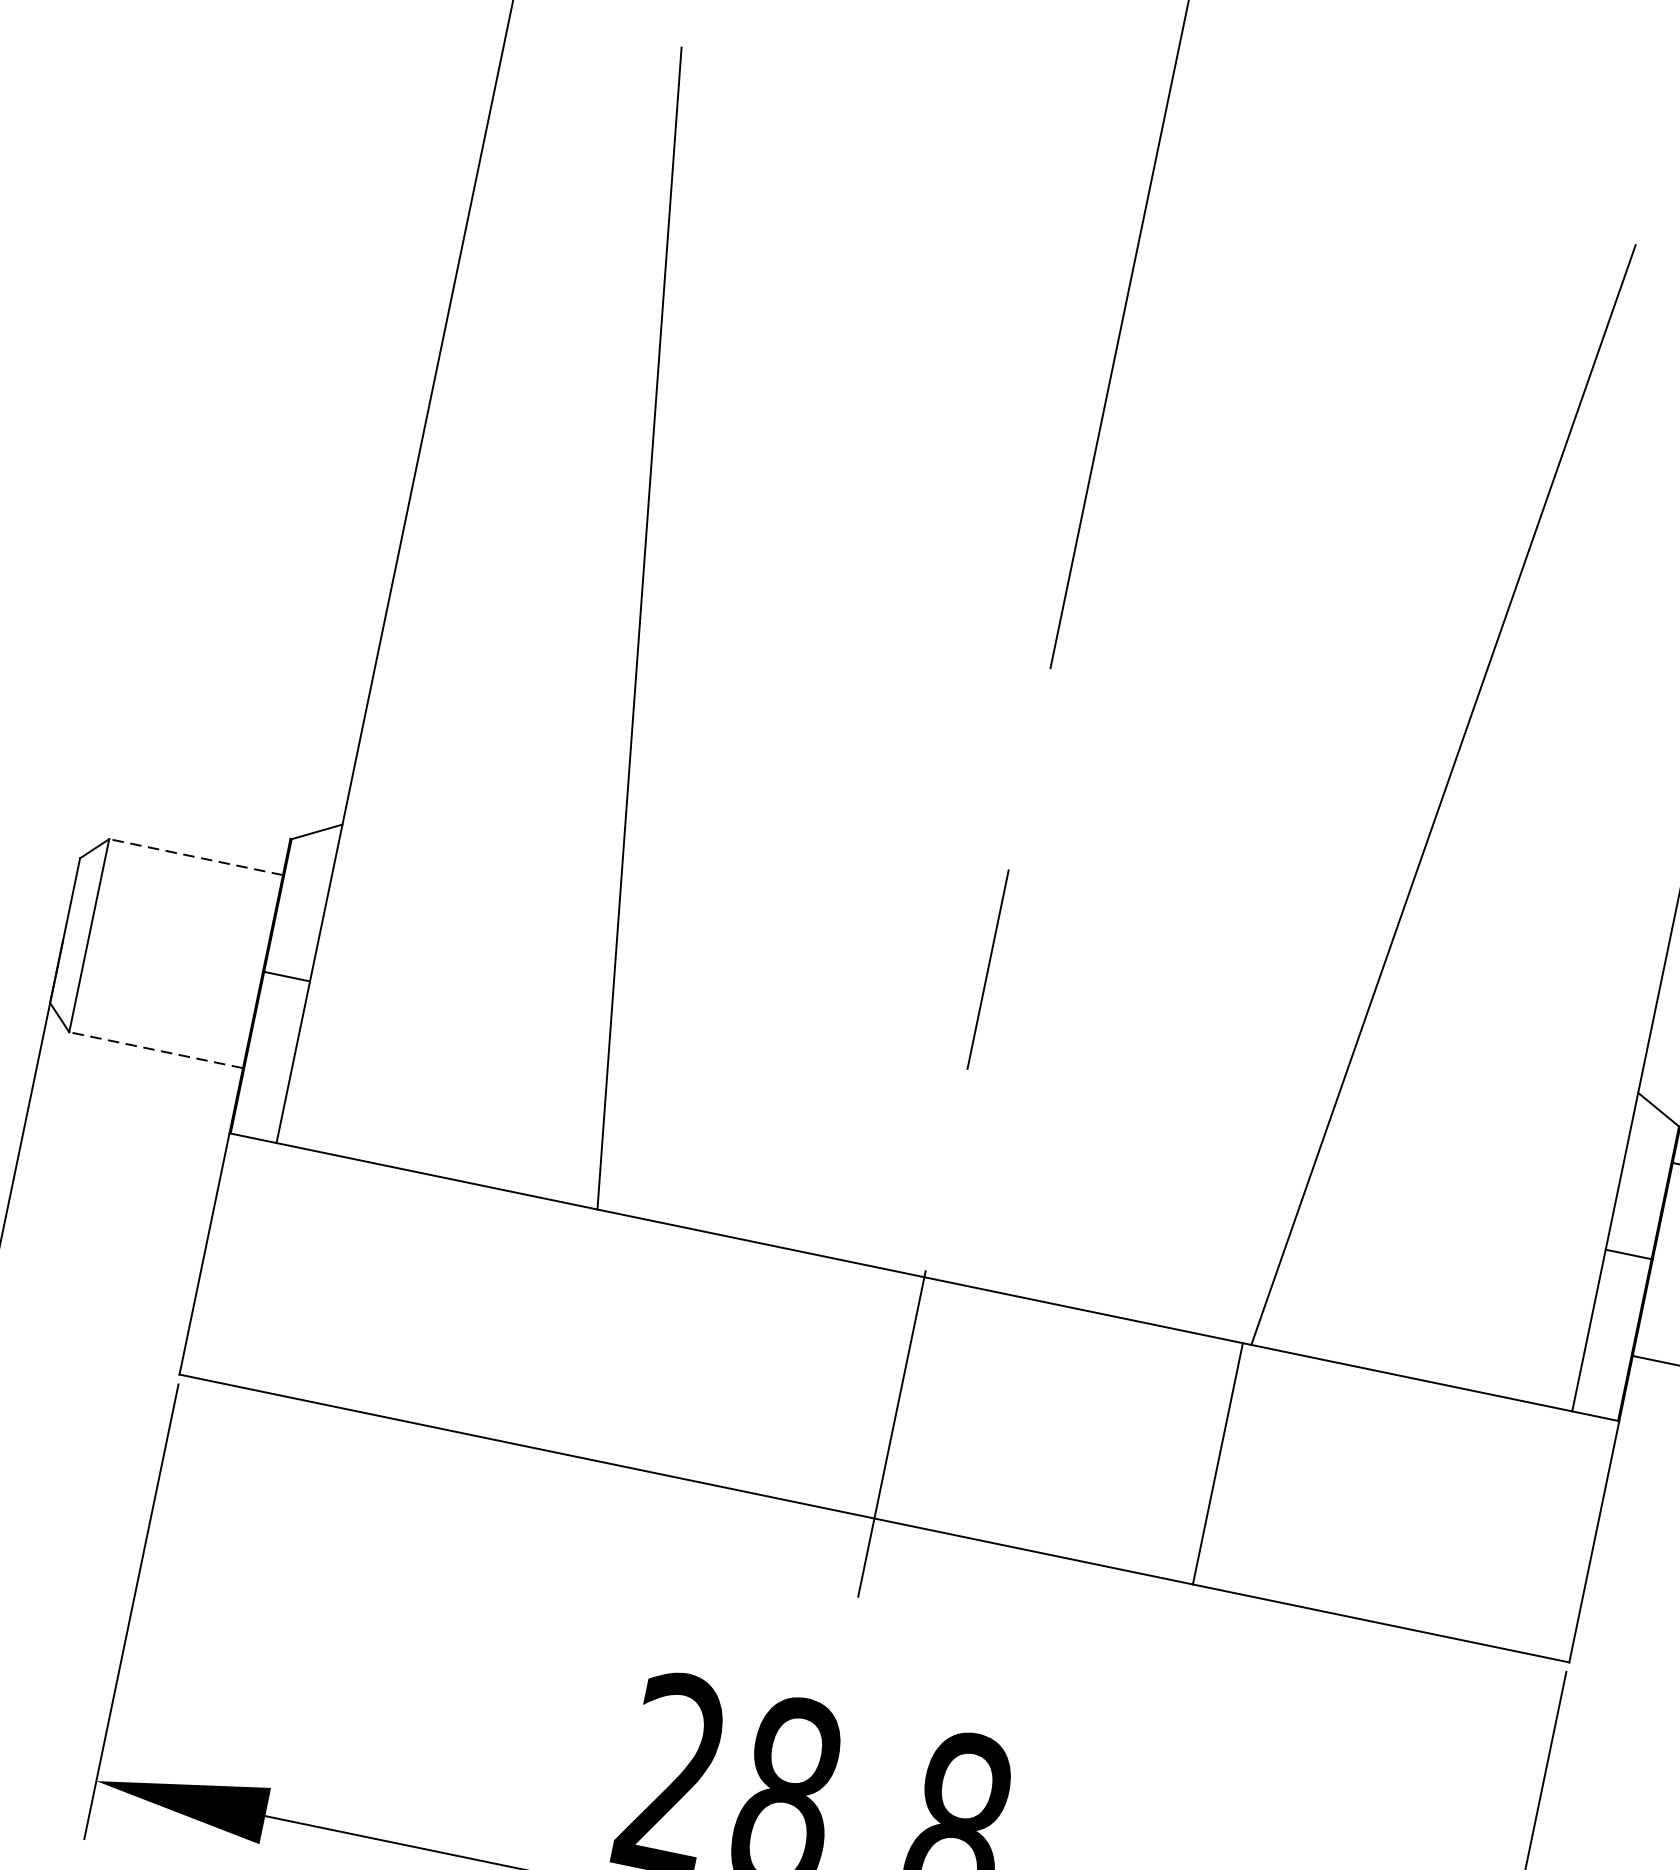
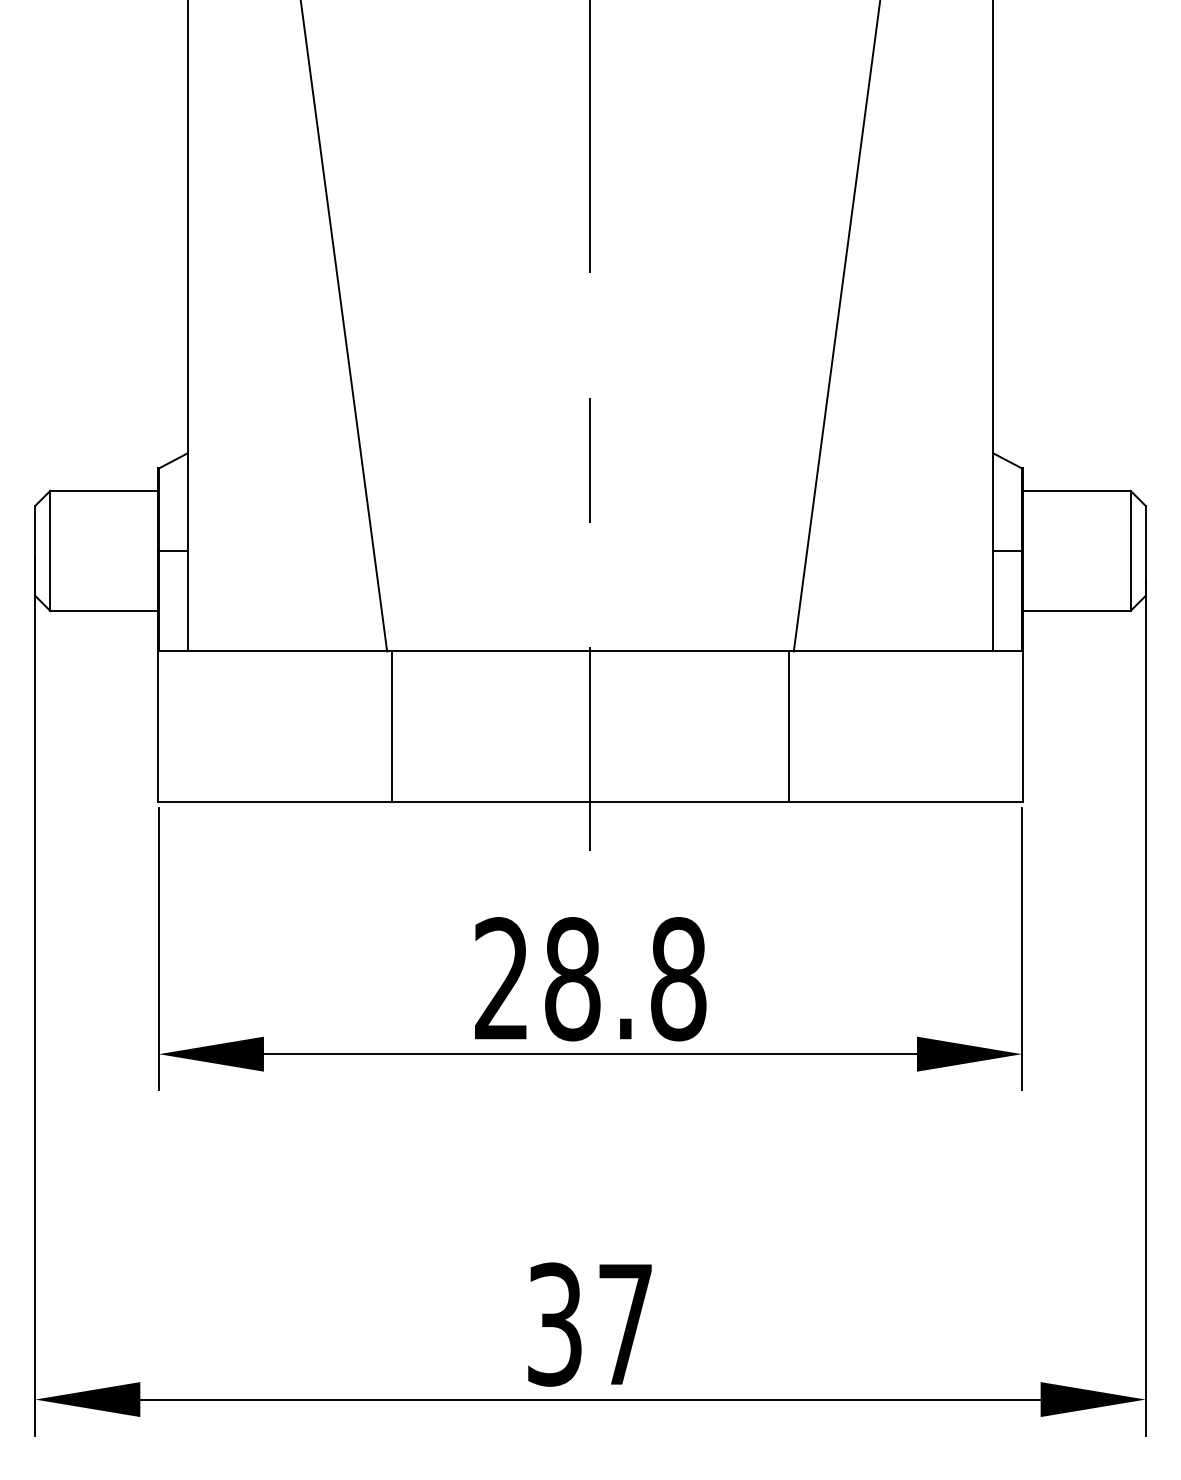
line: (194, 856) -> (103, 490), dashed -> solid
line: (154, 1049) -> (103, 610), dashed -> solid
line: (581, 1331) -> (392, 726), added

